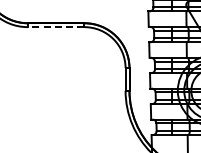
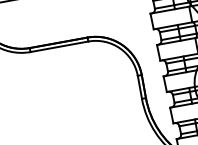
line: (55, 27) -> (58, 47), dashed -> solid

